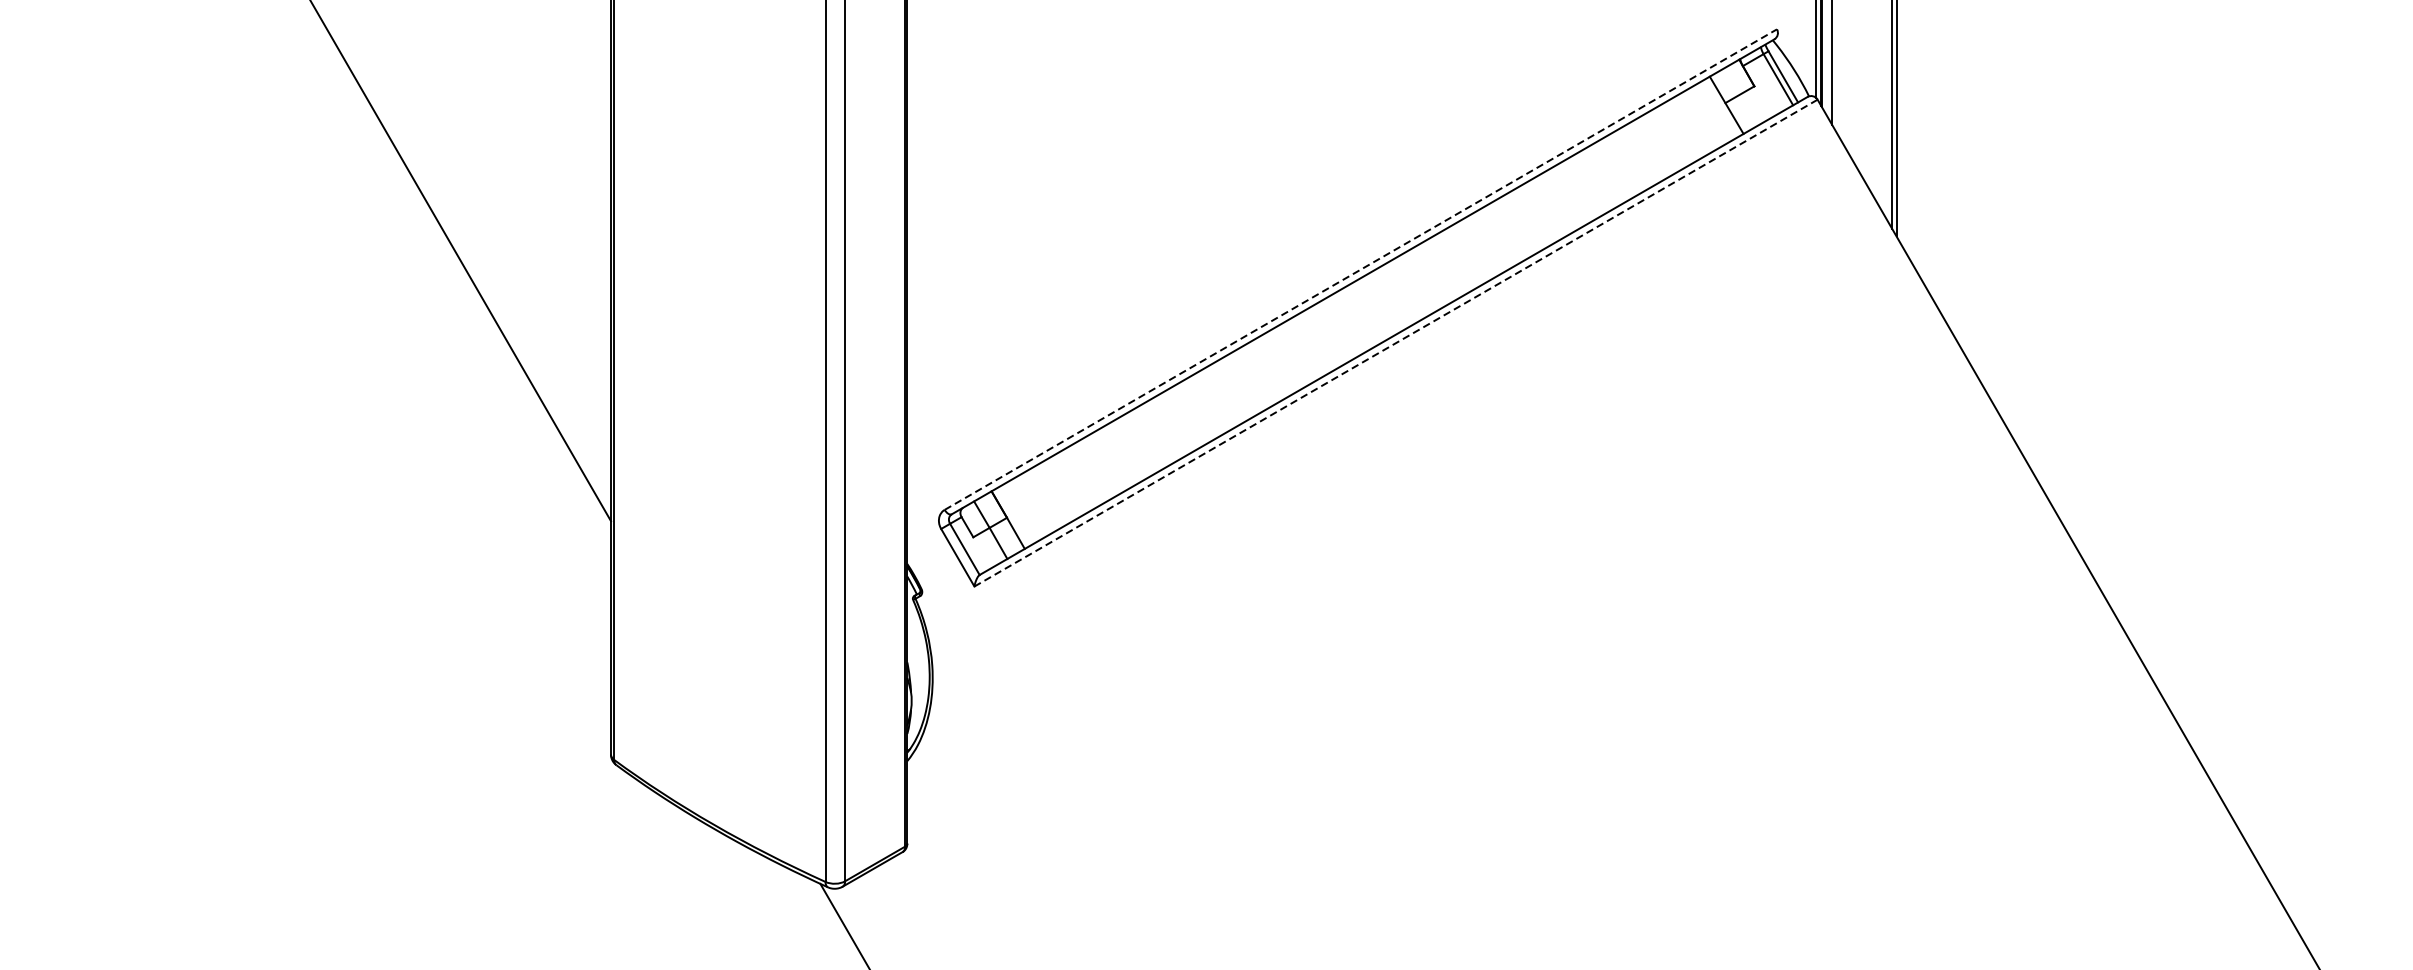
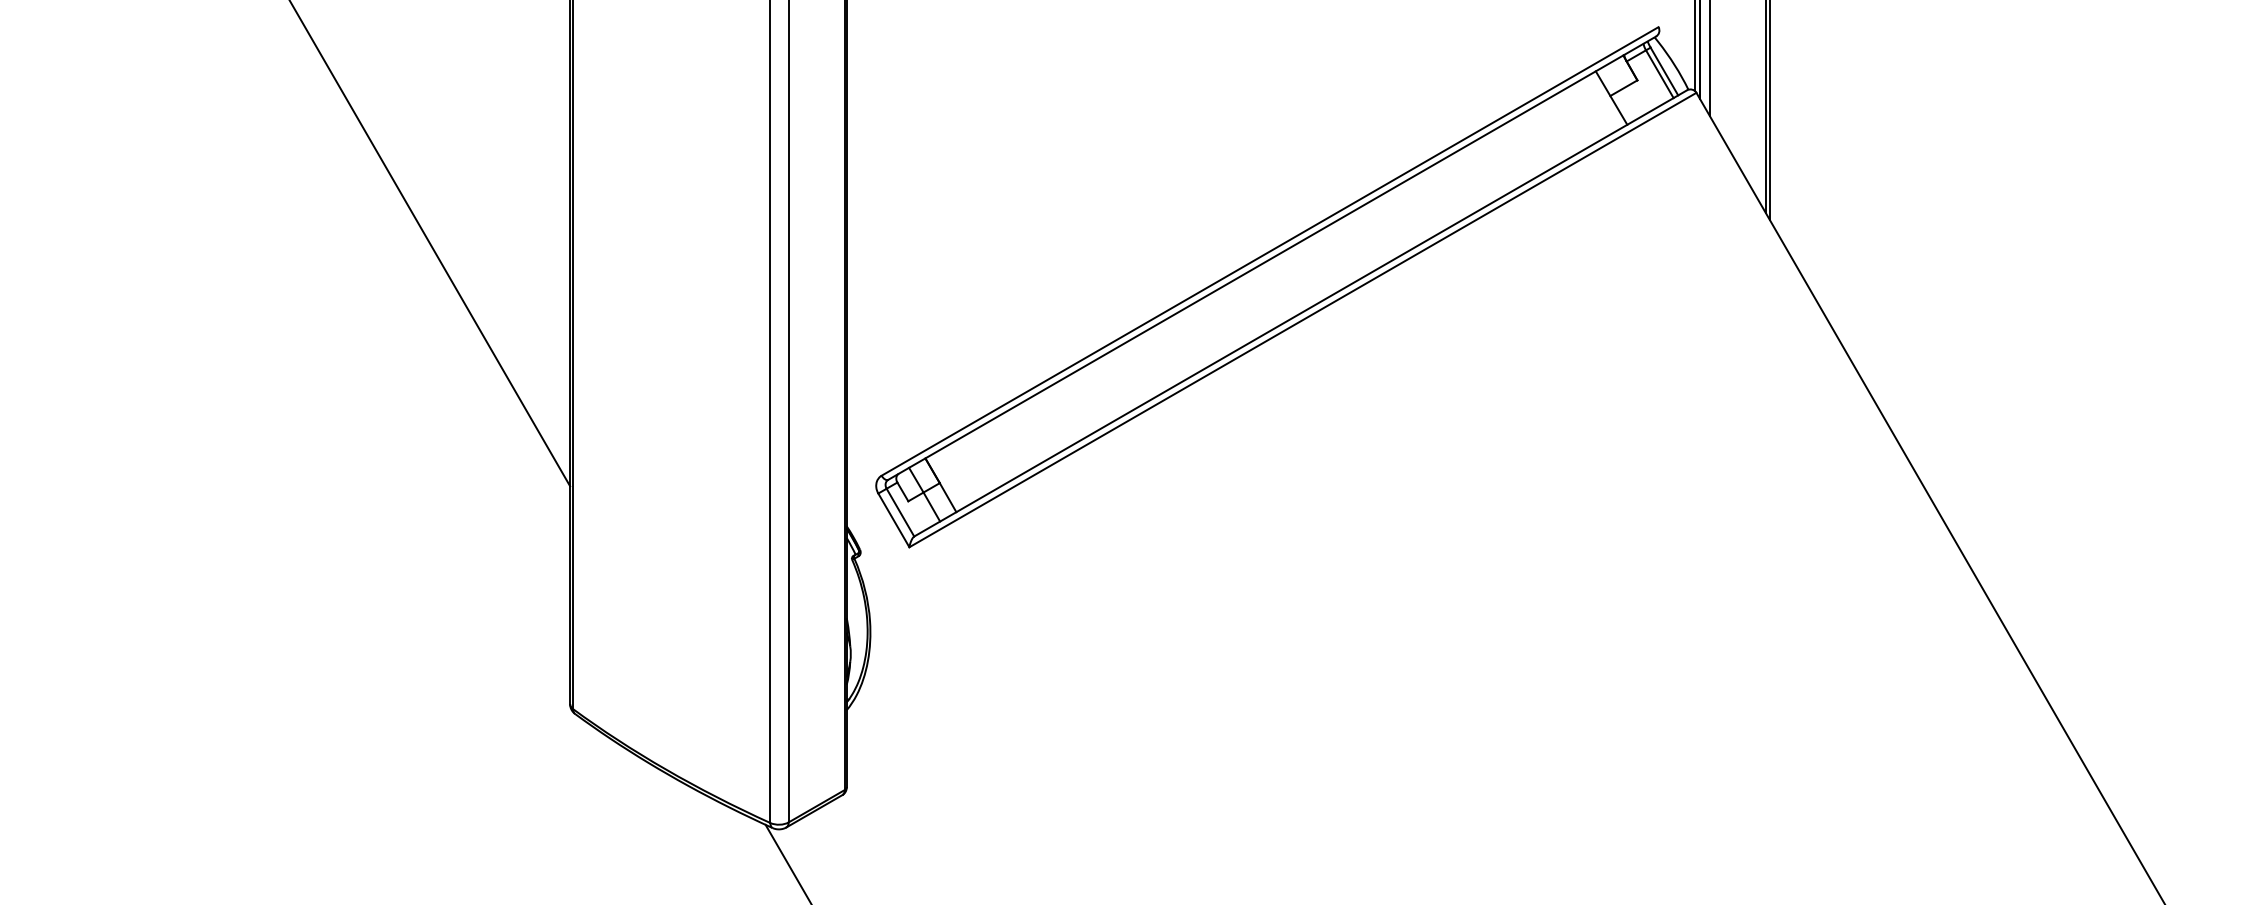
line: (1361, 269) -> (1270, 251), dashed -> solid
line: (1395, 343) -> (1302, 320), dashed -> solid

